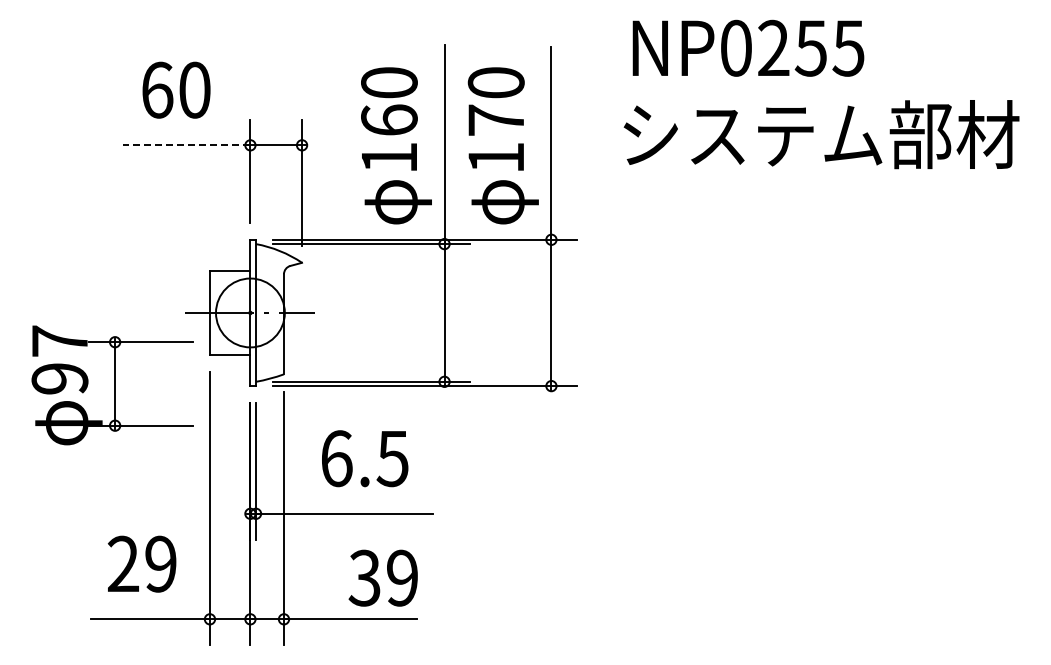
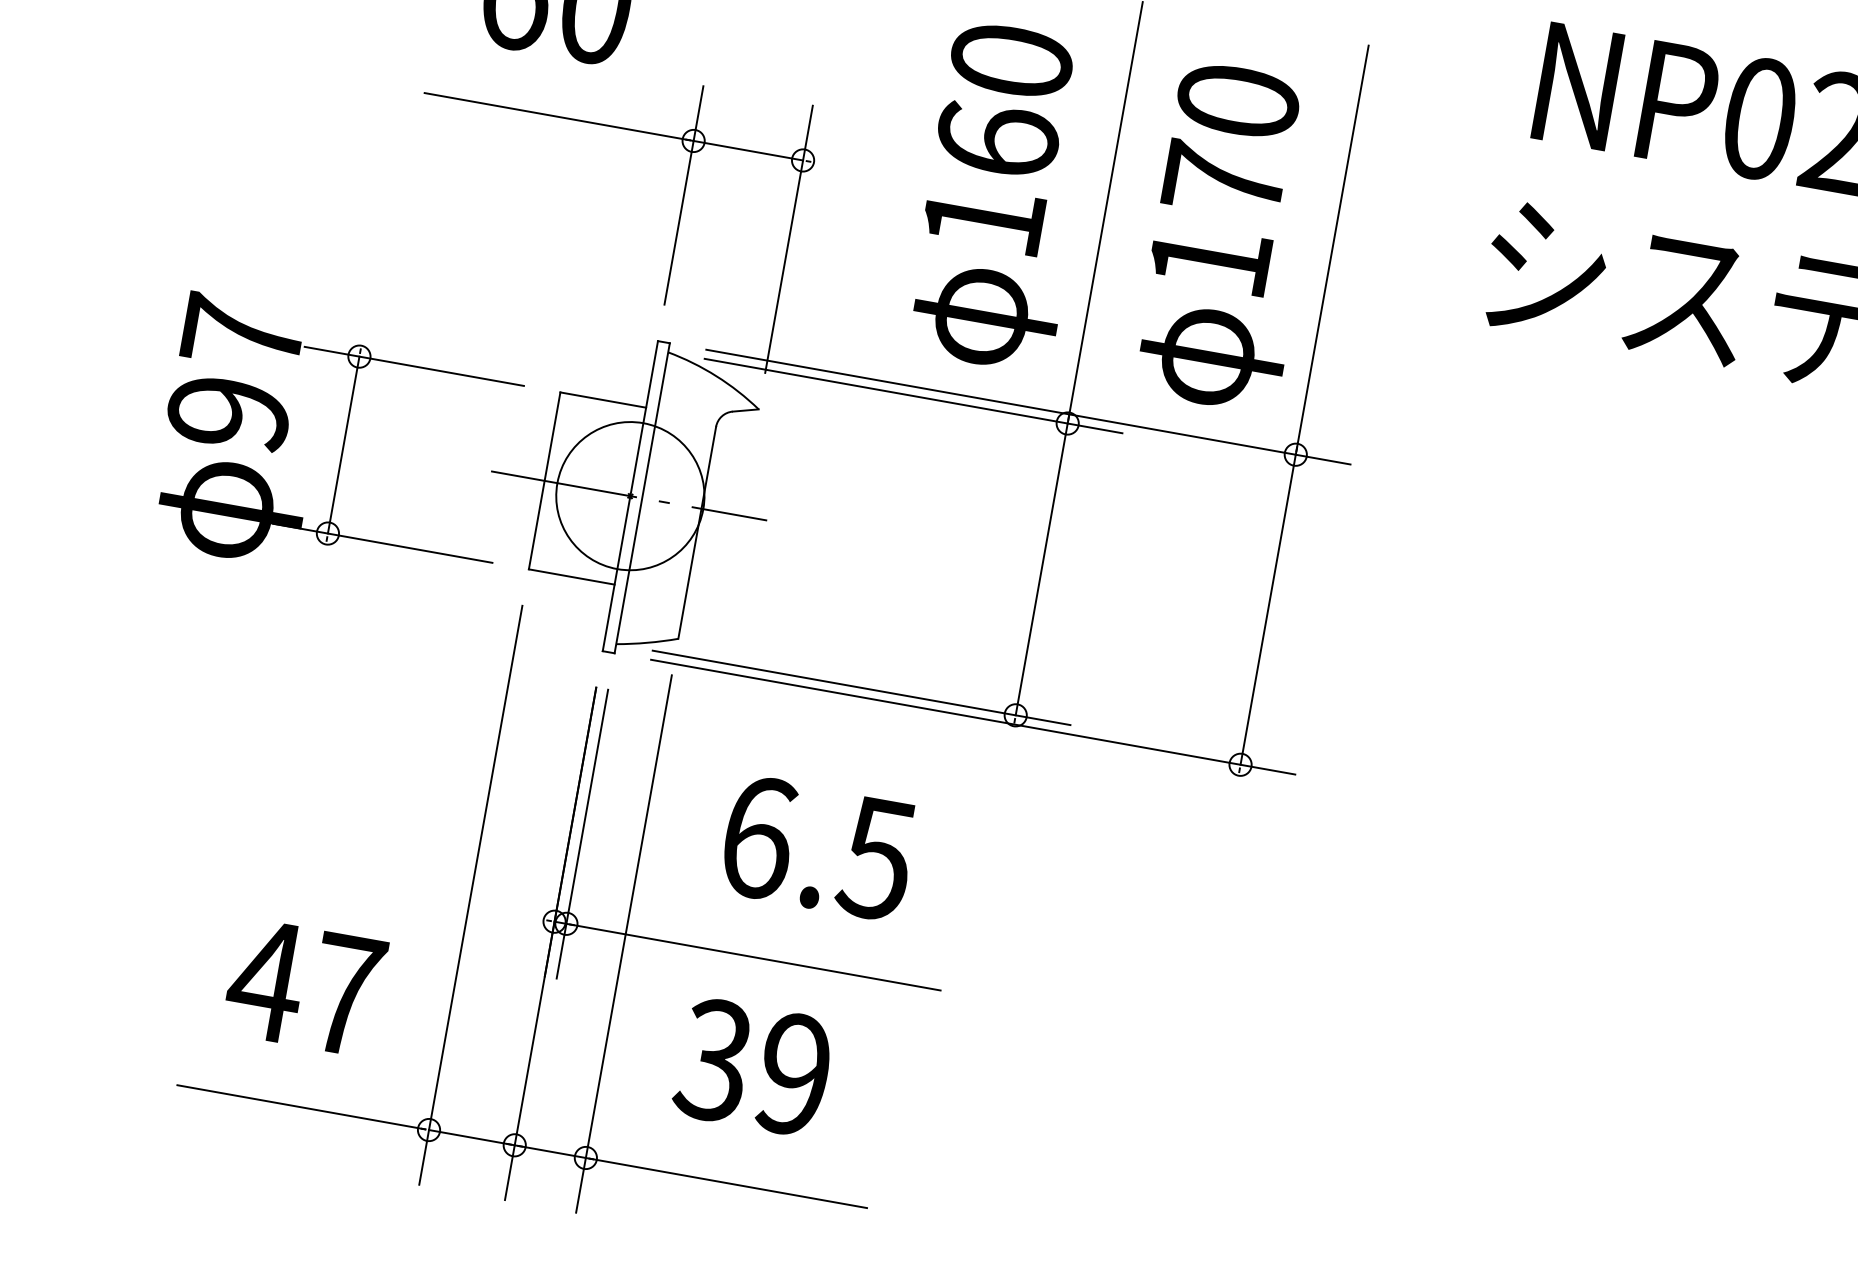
line: (186, 145) -> (558, 117), dashed -> solid
part: (112, 385) -> (337, 447), moved
text: (141, 563) -> (304, 985), 29 -> 47
text: (382, 577) -> (752, 1065), moved

